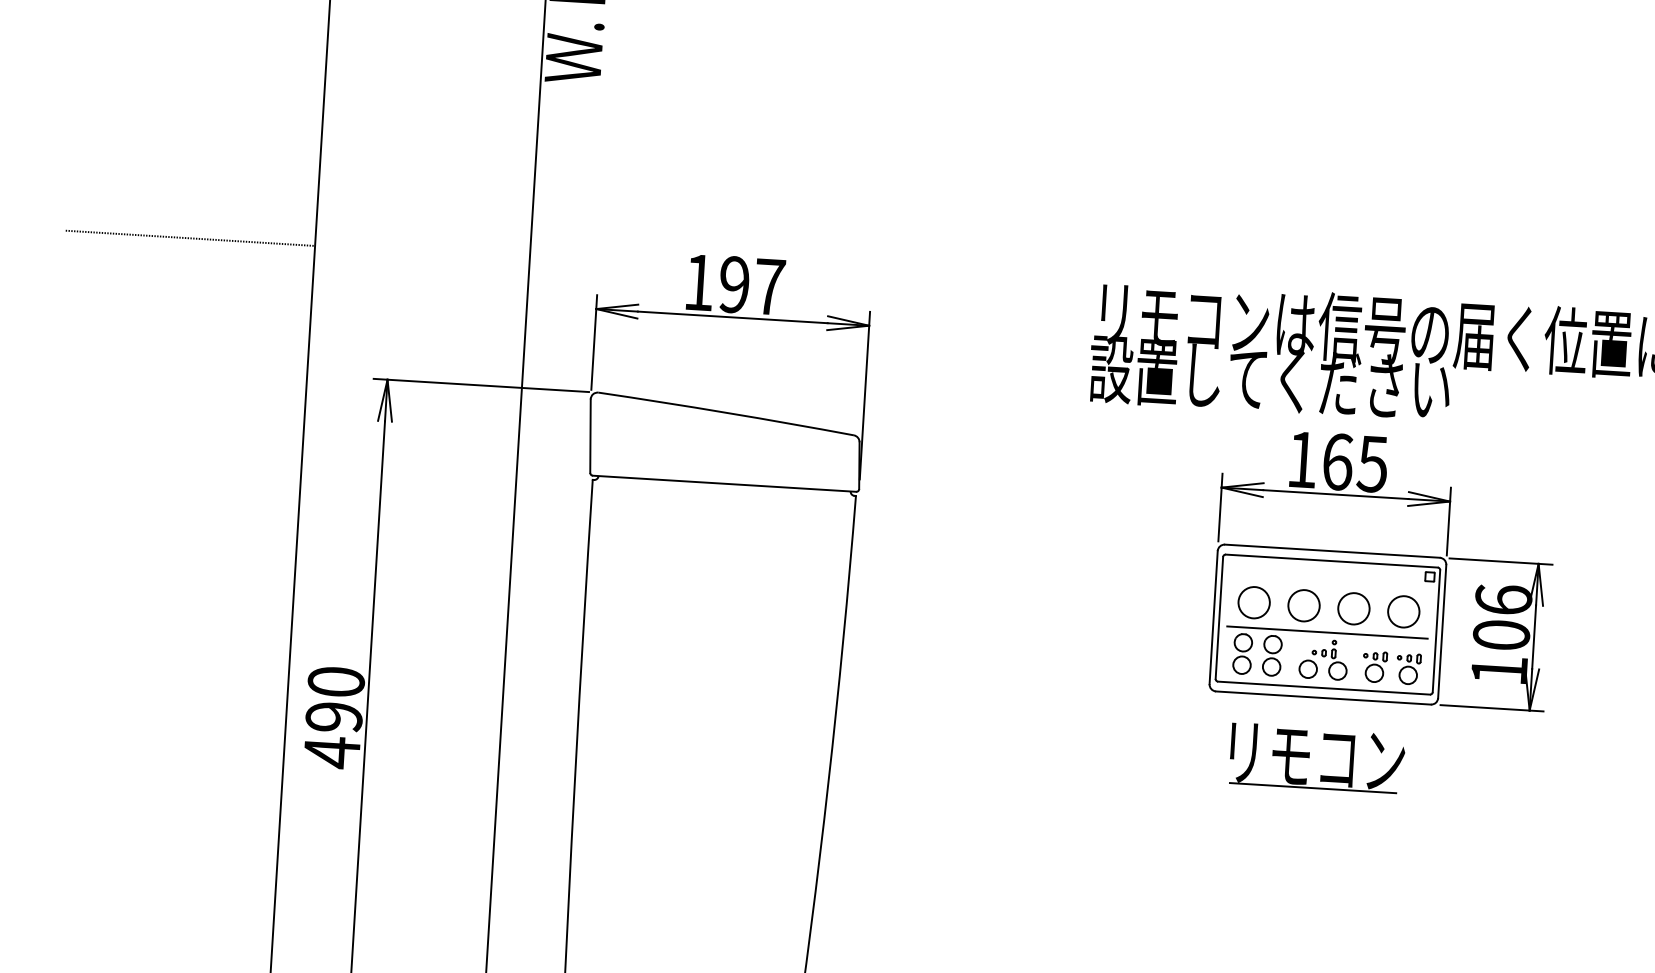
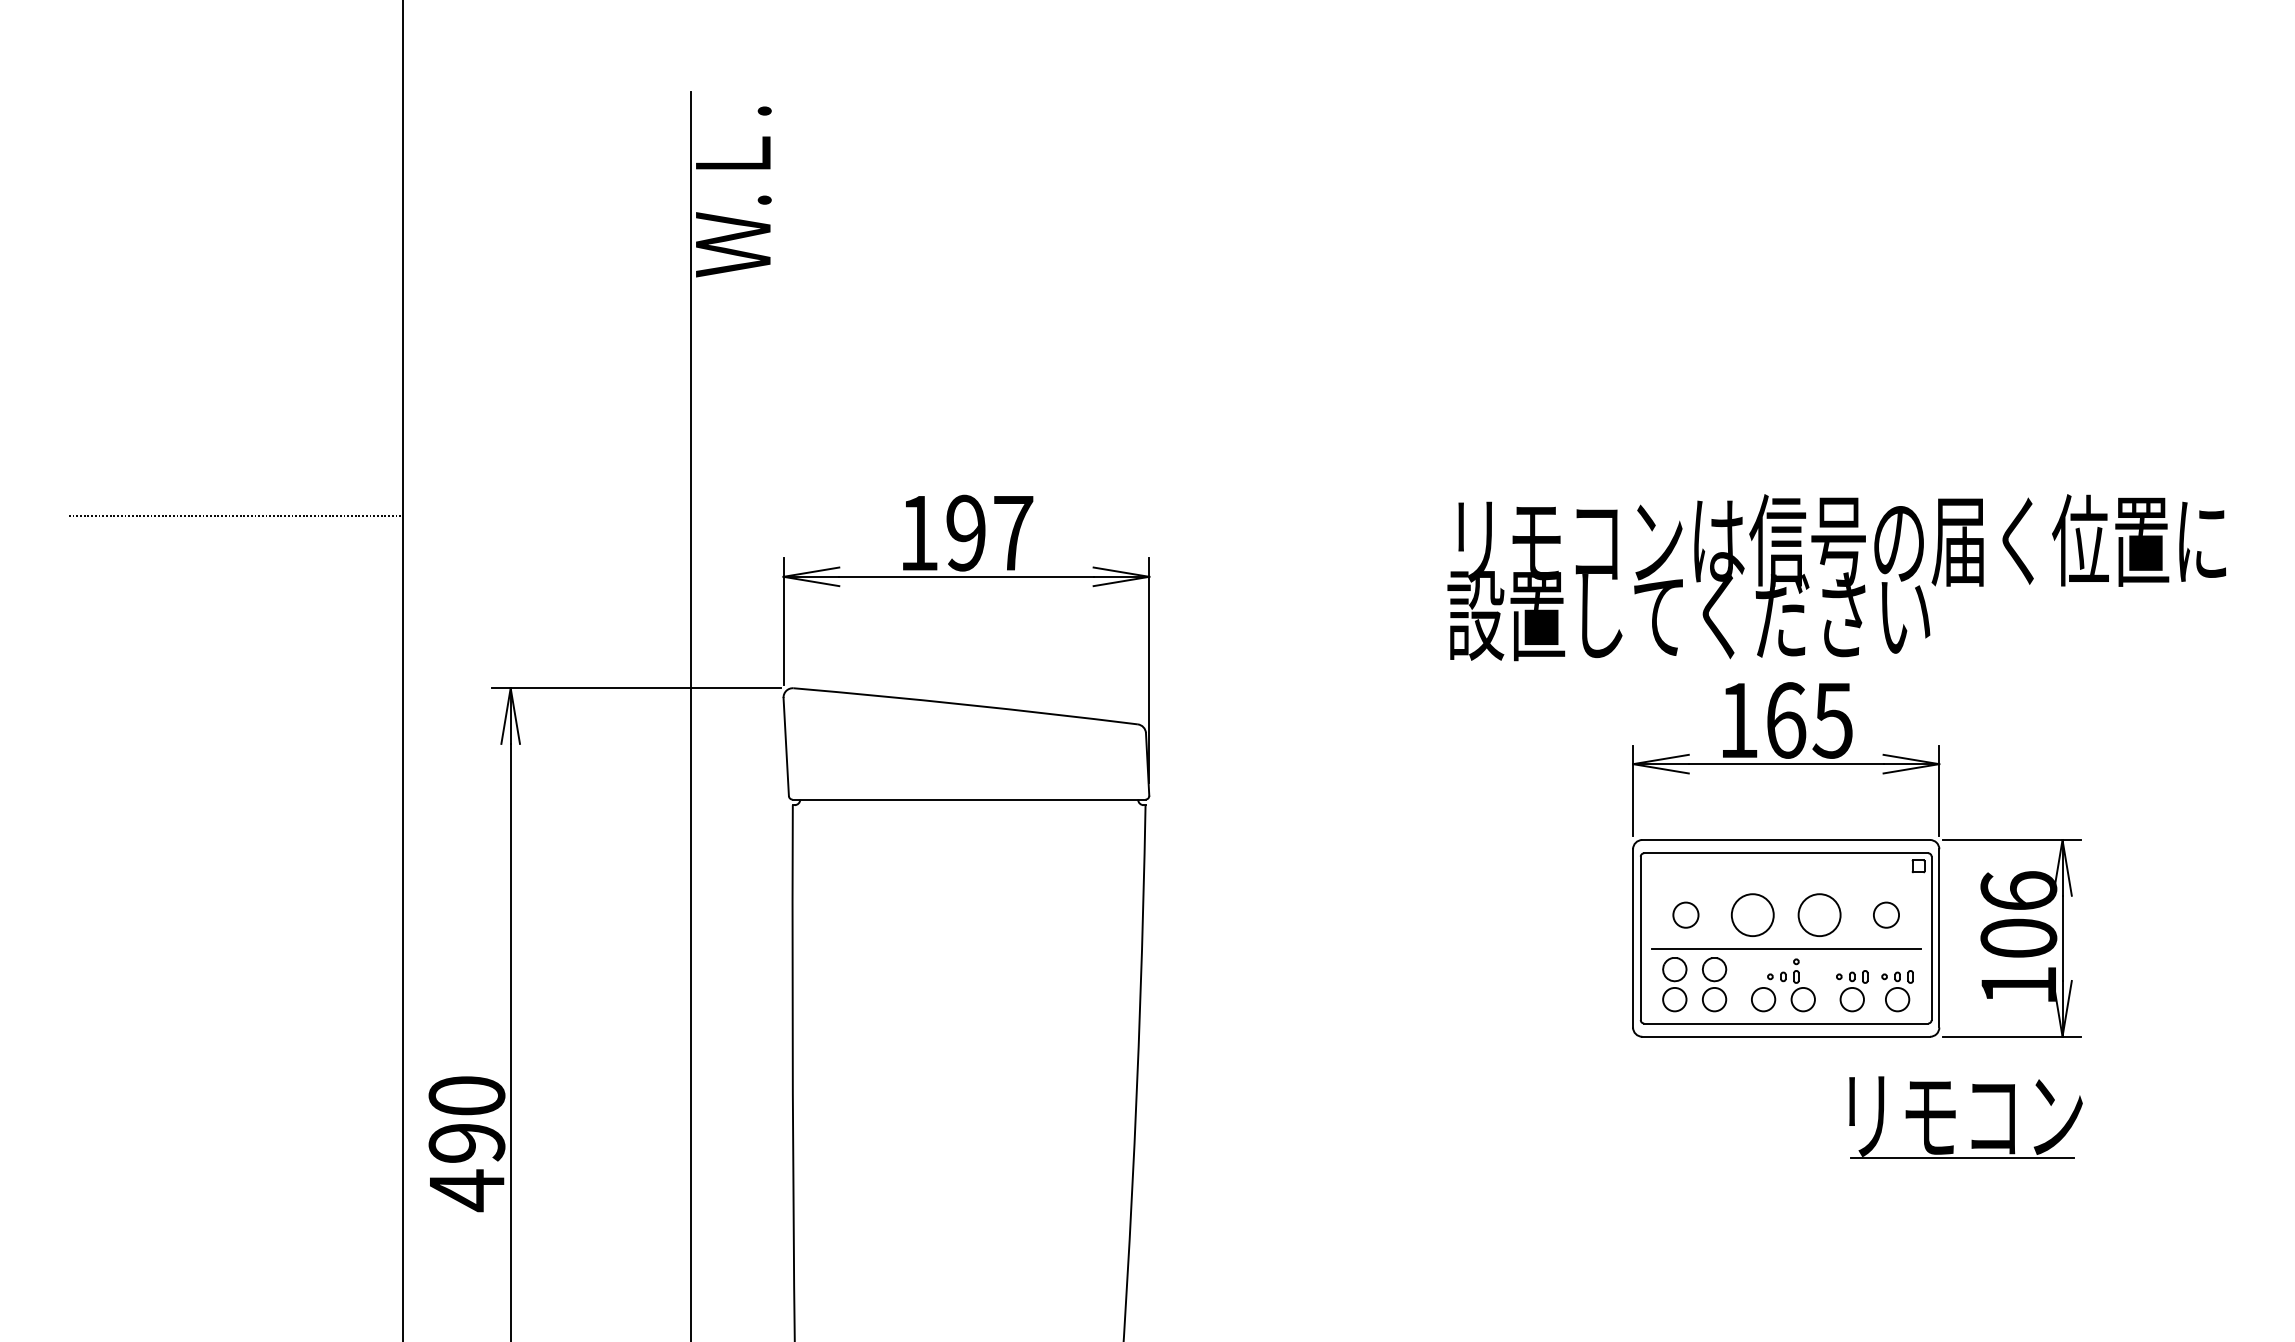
circle: (1253, 602) -> (1685, 915), size x0.6
circle: (1403, 612) -> (1886, 915), size x0.6
part: (1309, 757) -> (1955, 1117), moved

